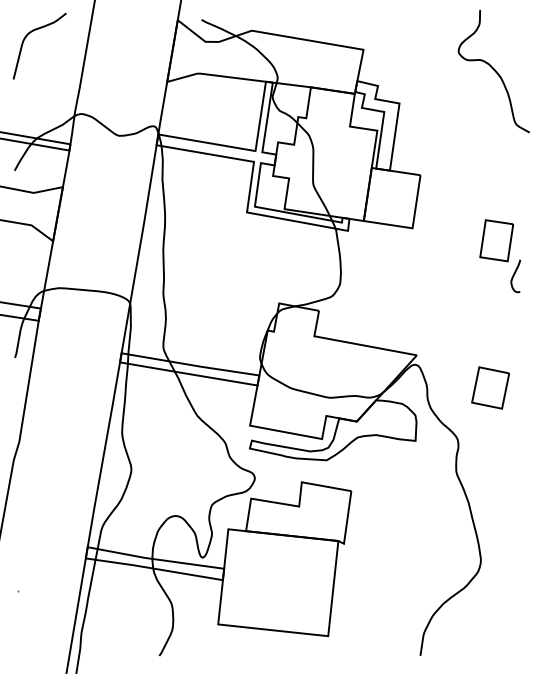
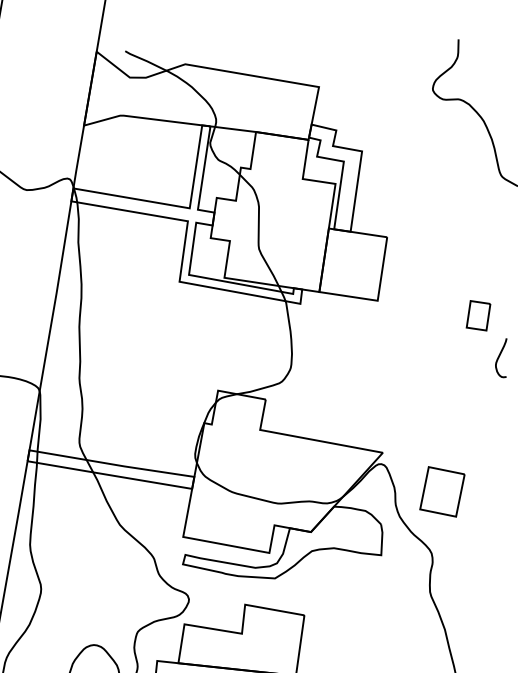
part: (496, 240) -> (478, 315), size x0.6
part: (490, 387) -> (442, 491), moved

